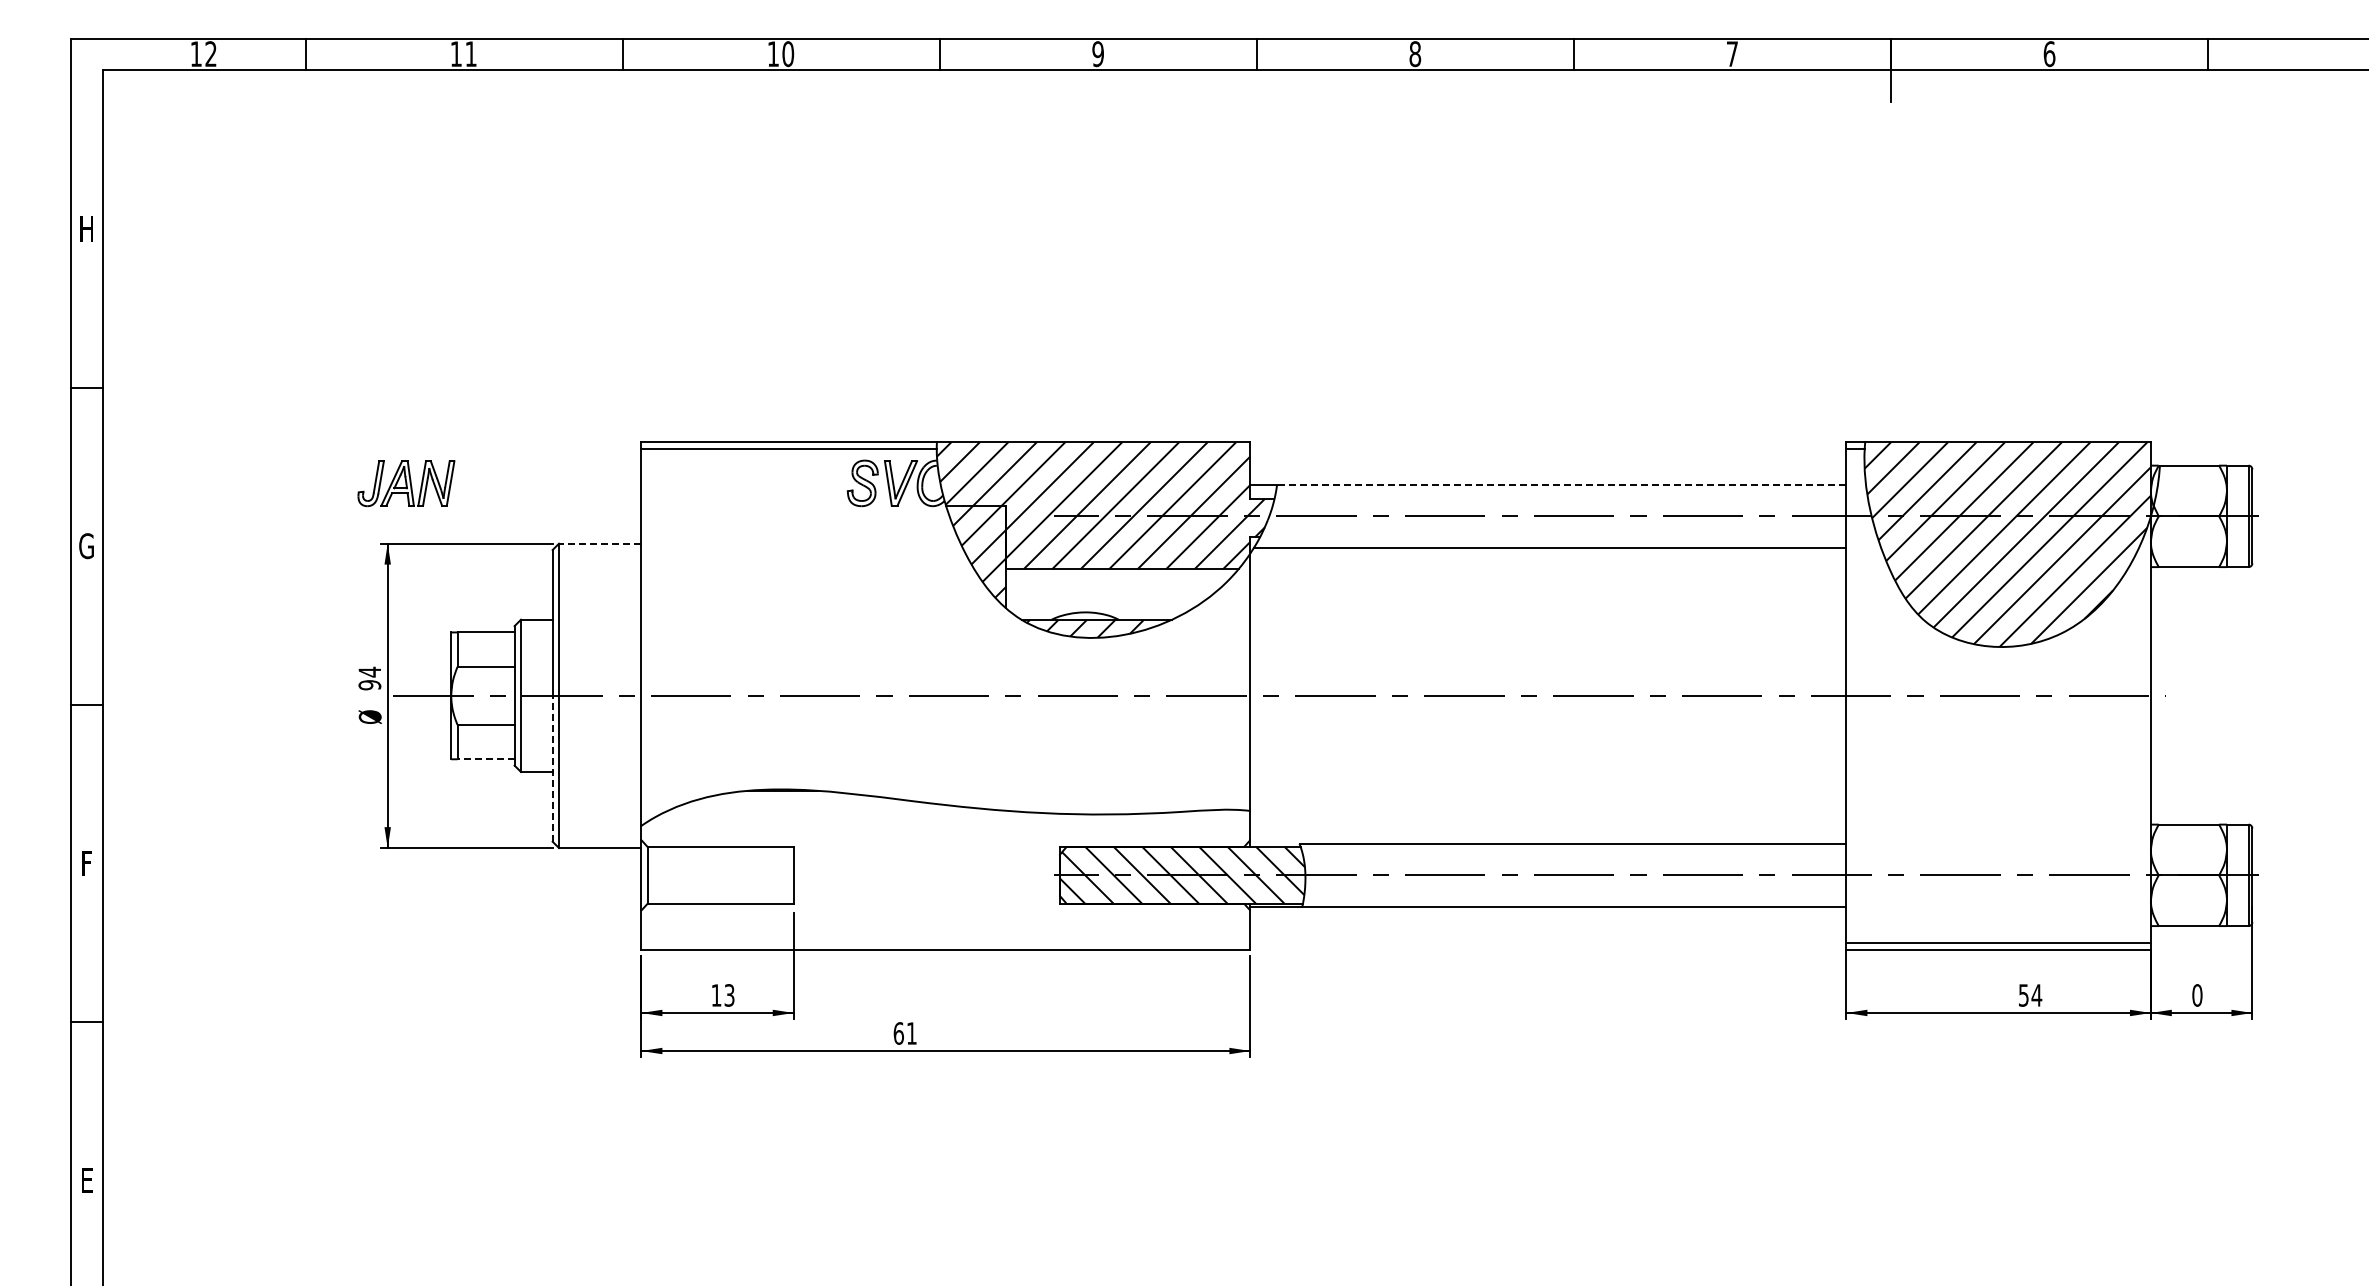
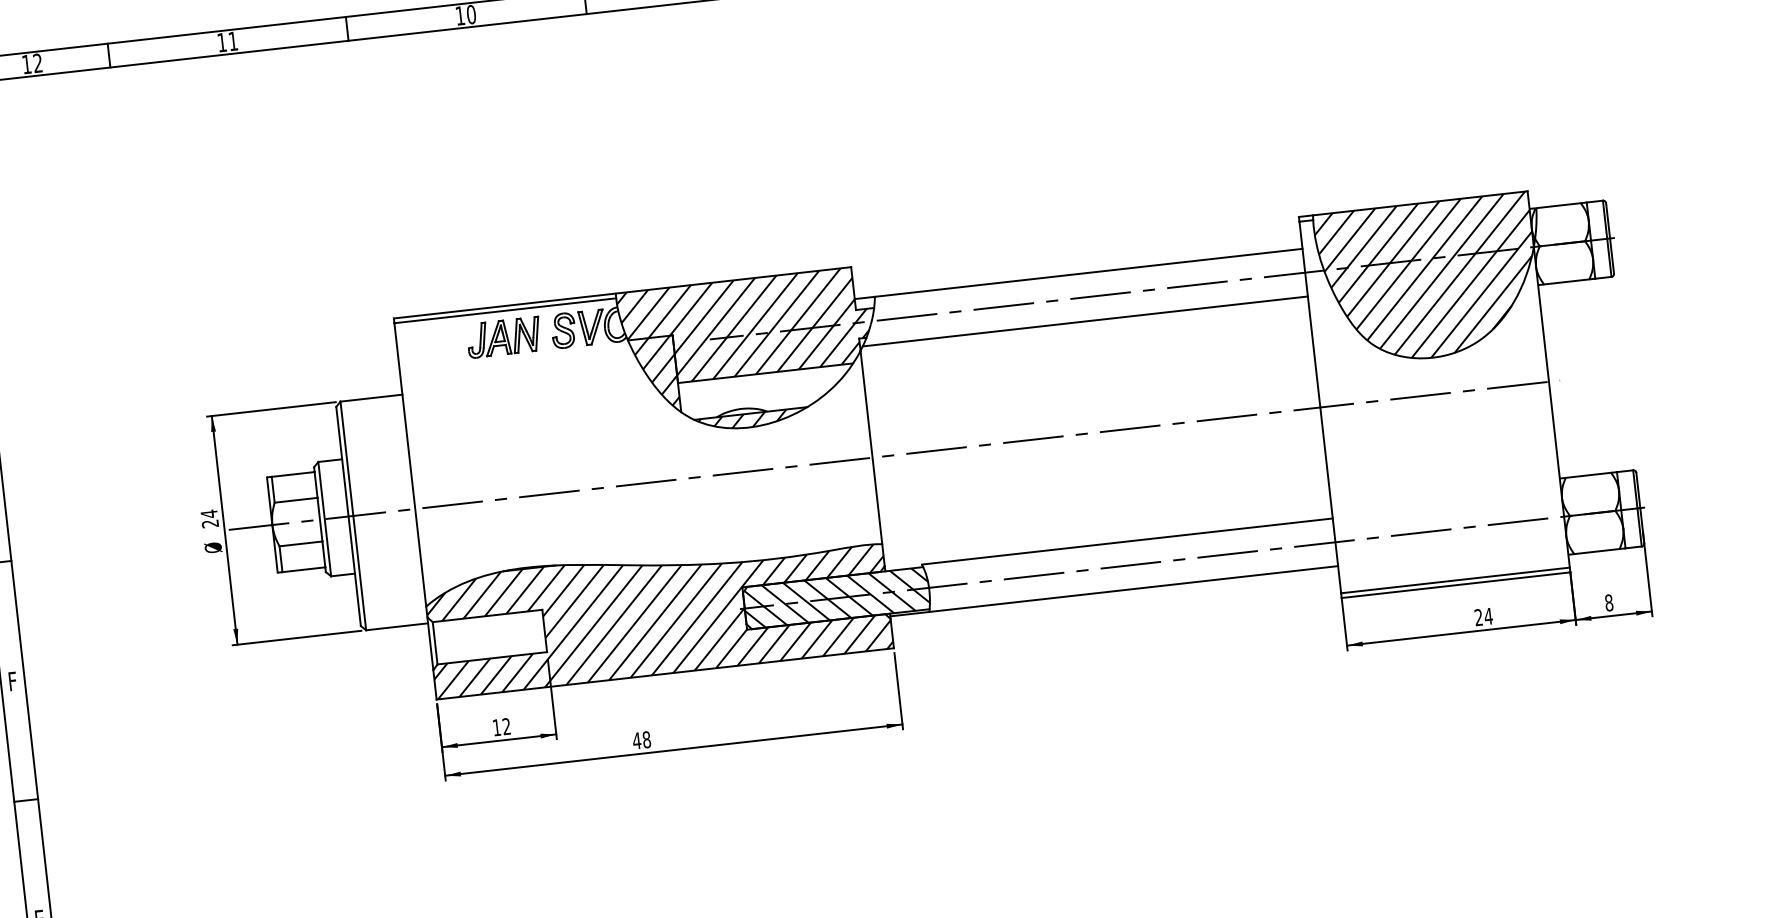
part: (406, 483) -> (504, 337), moved
line: (1561, 484) -> (1088, 272), dashed -> solid
line: (599, 543) -> (370, 398), dashed -> solid
text: (369, 685) -> (210, 524), 94 -> 24
line: (486, 759) -> (304, 569), dashed -> solid
line: (552, 768) -> (354, 571), dashed -> solid
hatch: (945, 869) -> (658, 613), added
text: (729, 995) -> (506, 726), 13 -> 12
text: (2023, 995) -> (1478, 617), 54 -> 24
text: (2197, 995) -> (1609, 602), 0 -> 8
text: (904, 1033) -> (641, 740), 61 -> 48

